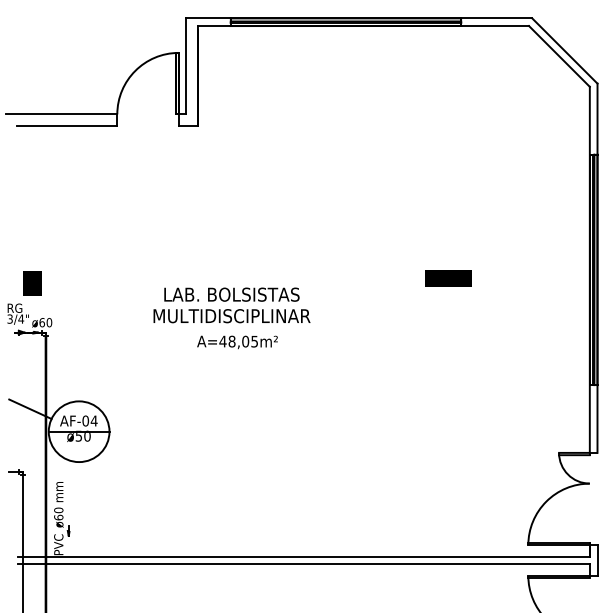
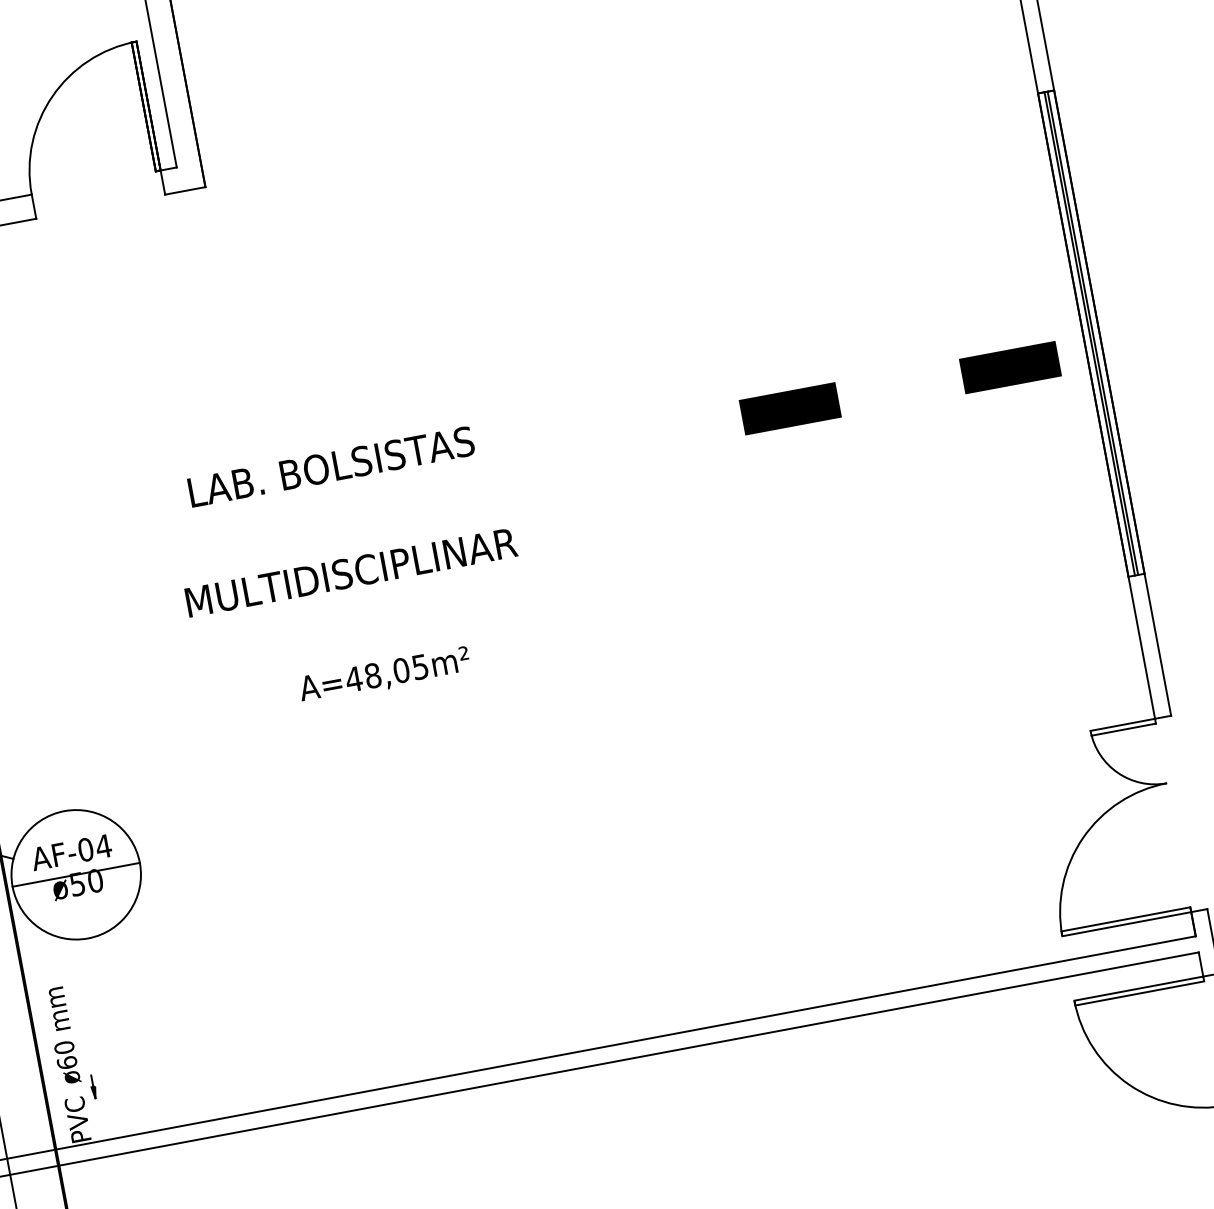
part: (553, 278) -> (1010, 367), added
text: (231, 294) -> (330, 466), moved
text: (237, 342) -> (384, 675), moved

